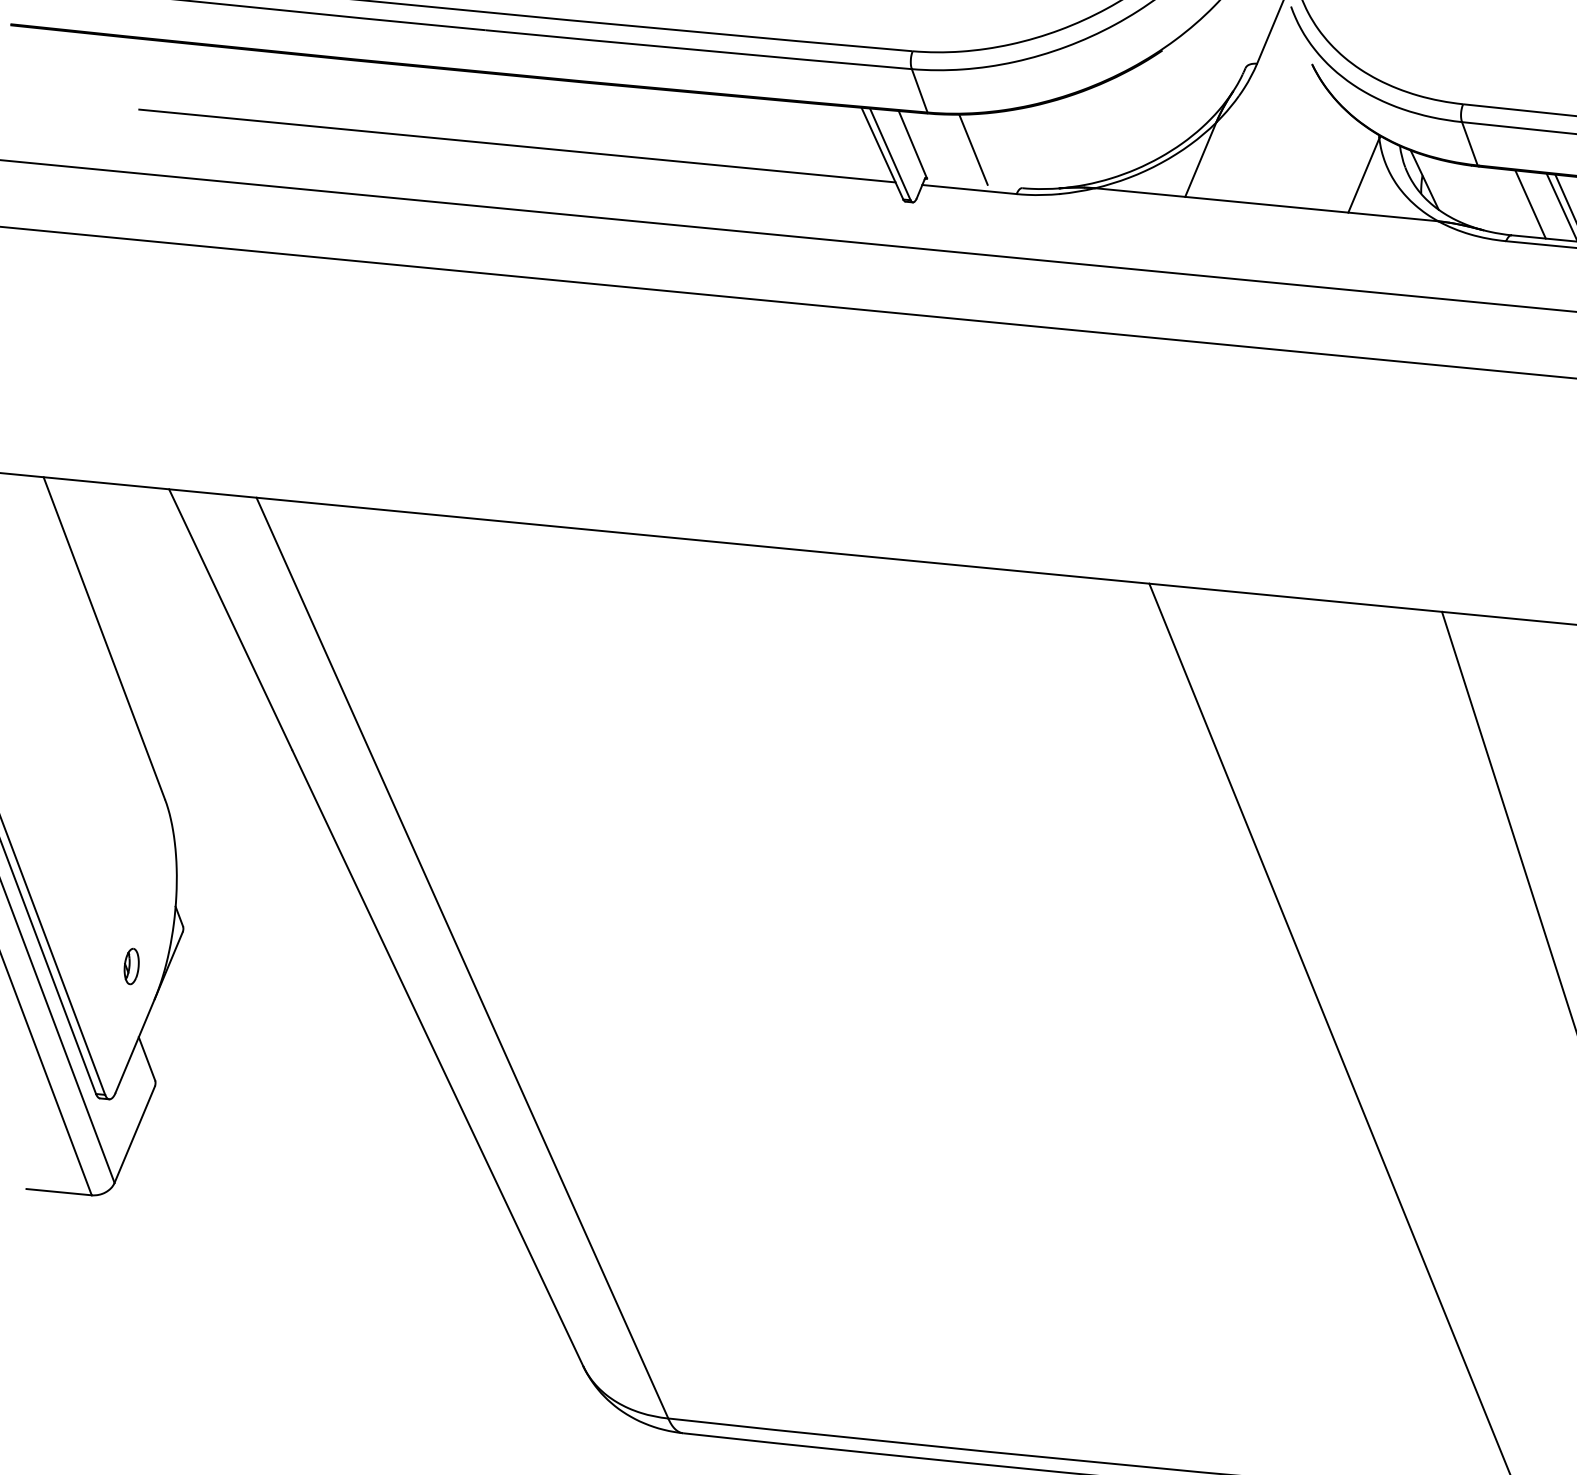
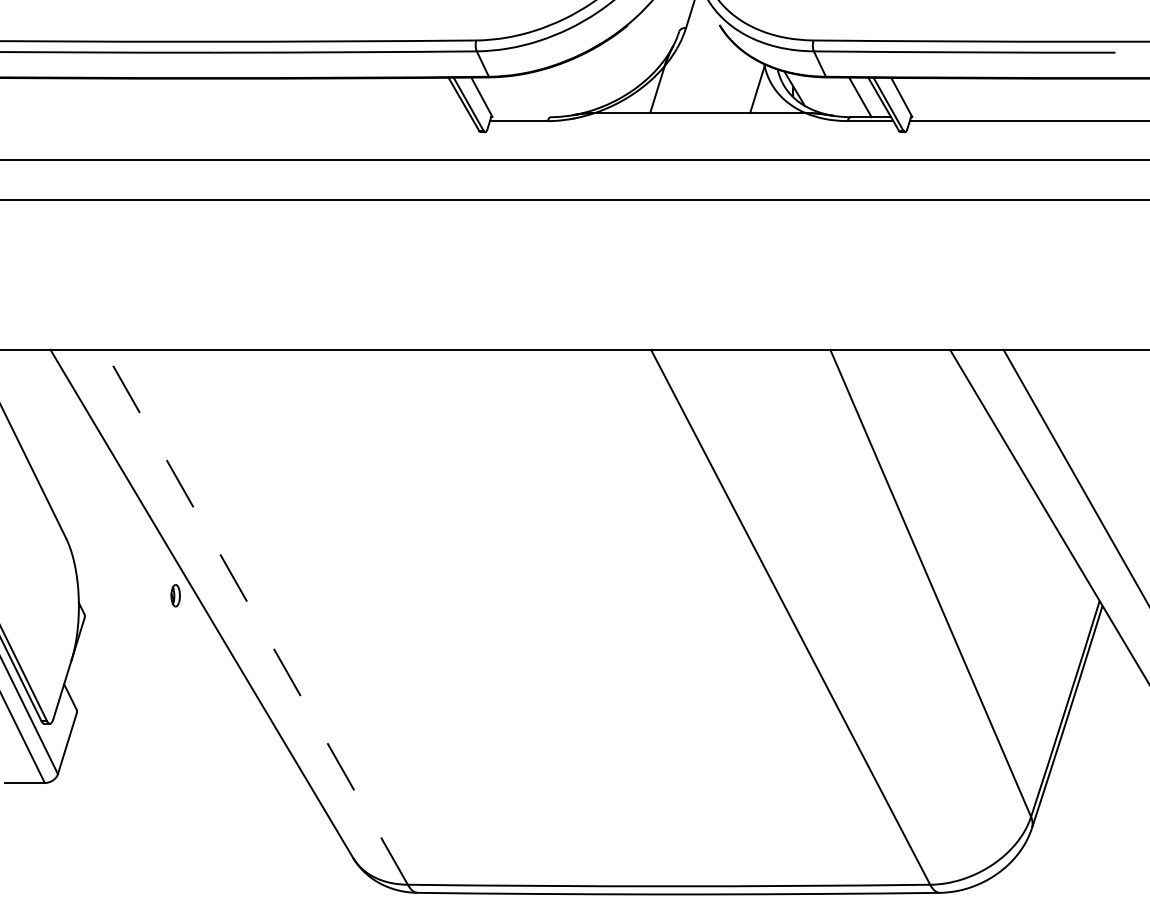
line: (516, 146) -> (241, 121), removed
line: (972, 149) -> (518, 96), removed
line: (461, 958) -> (255, 617), solid -> dashed
part: (131, 966) -> (175, 595), moved

